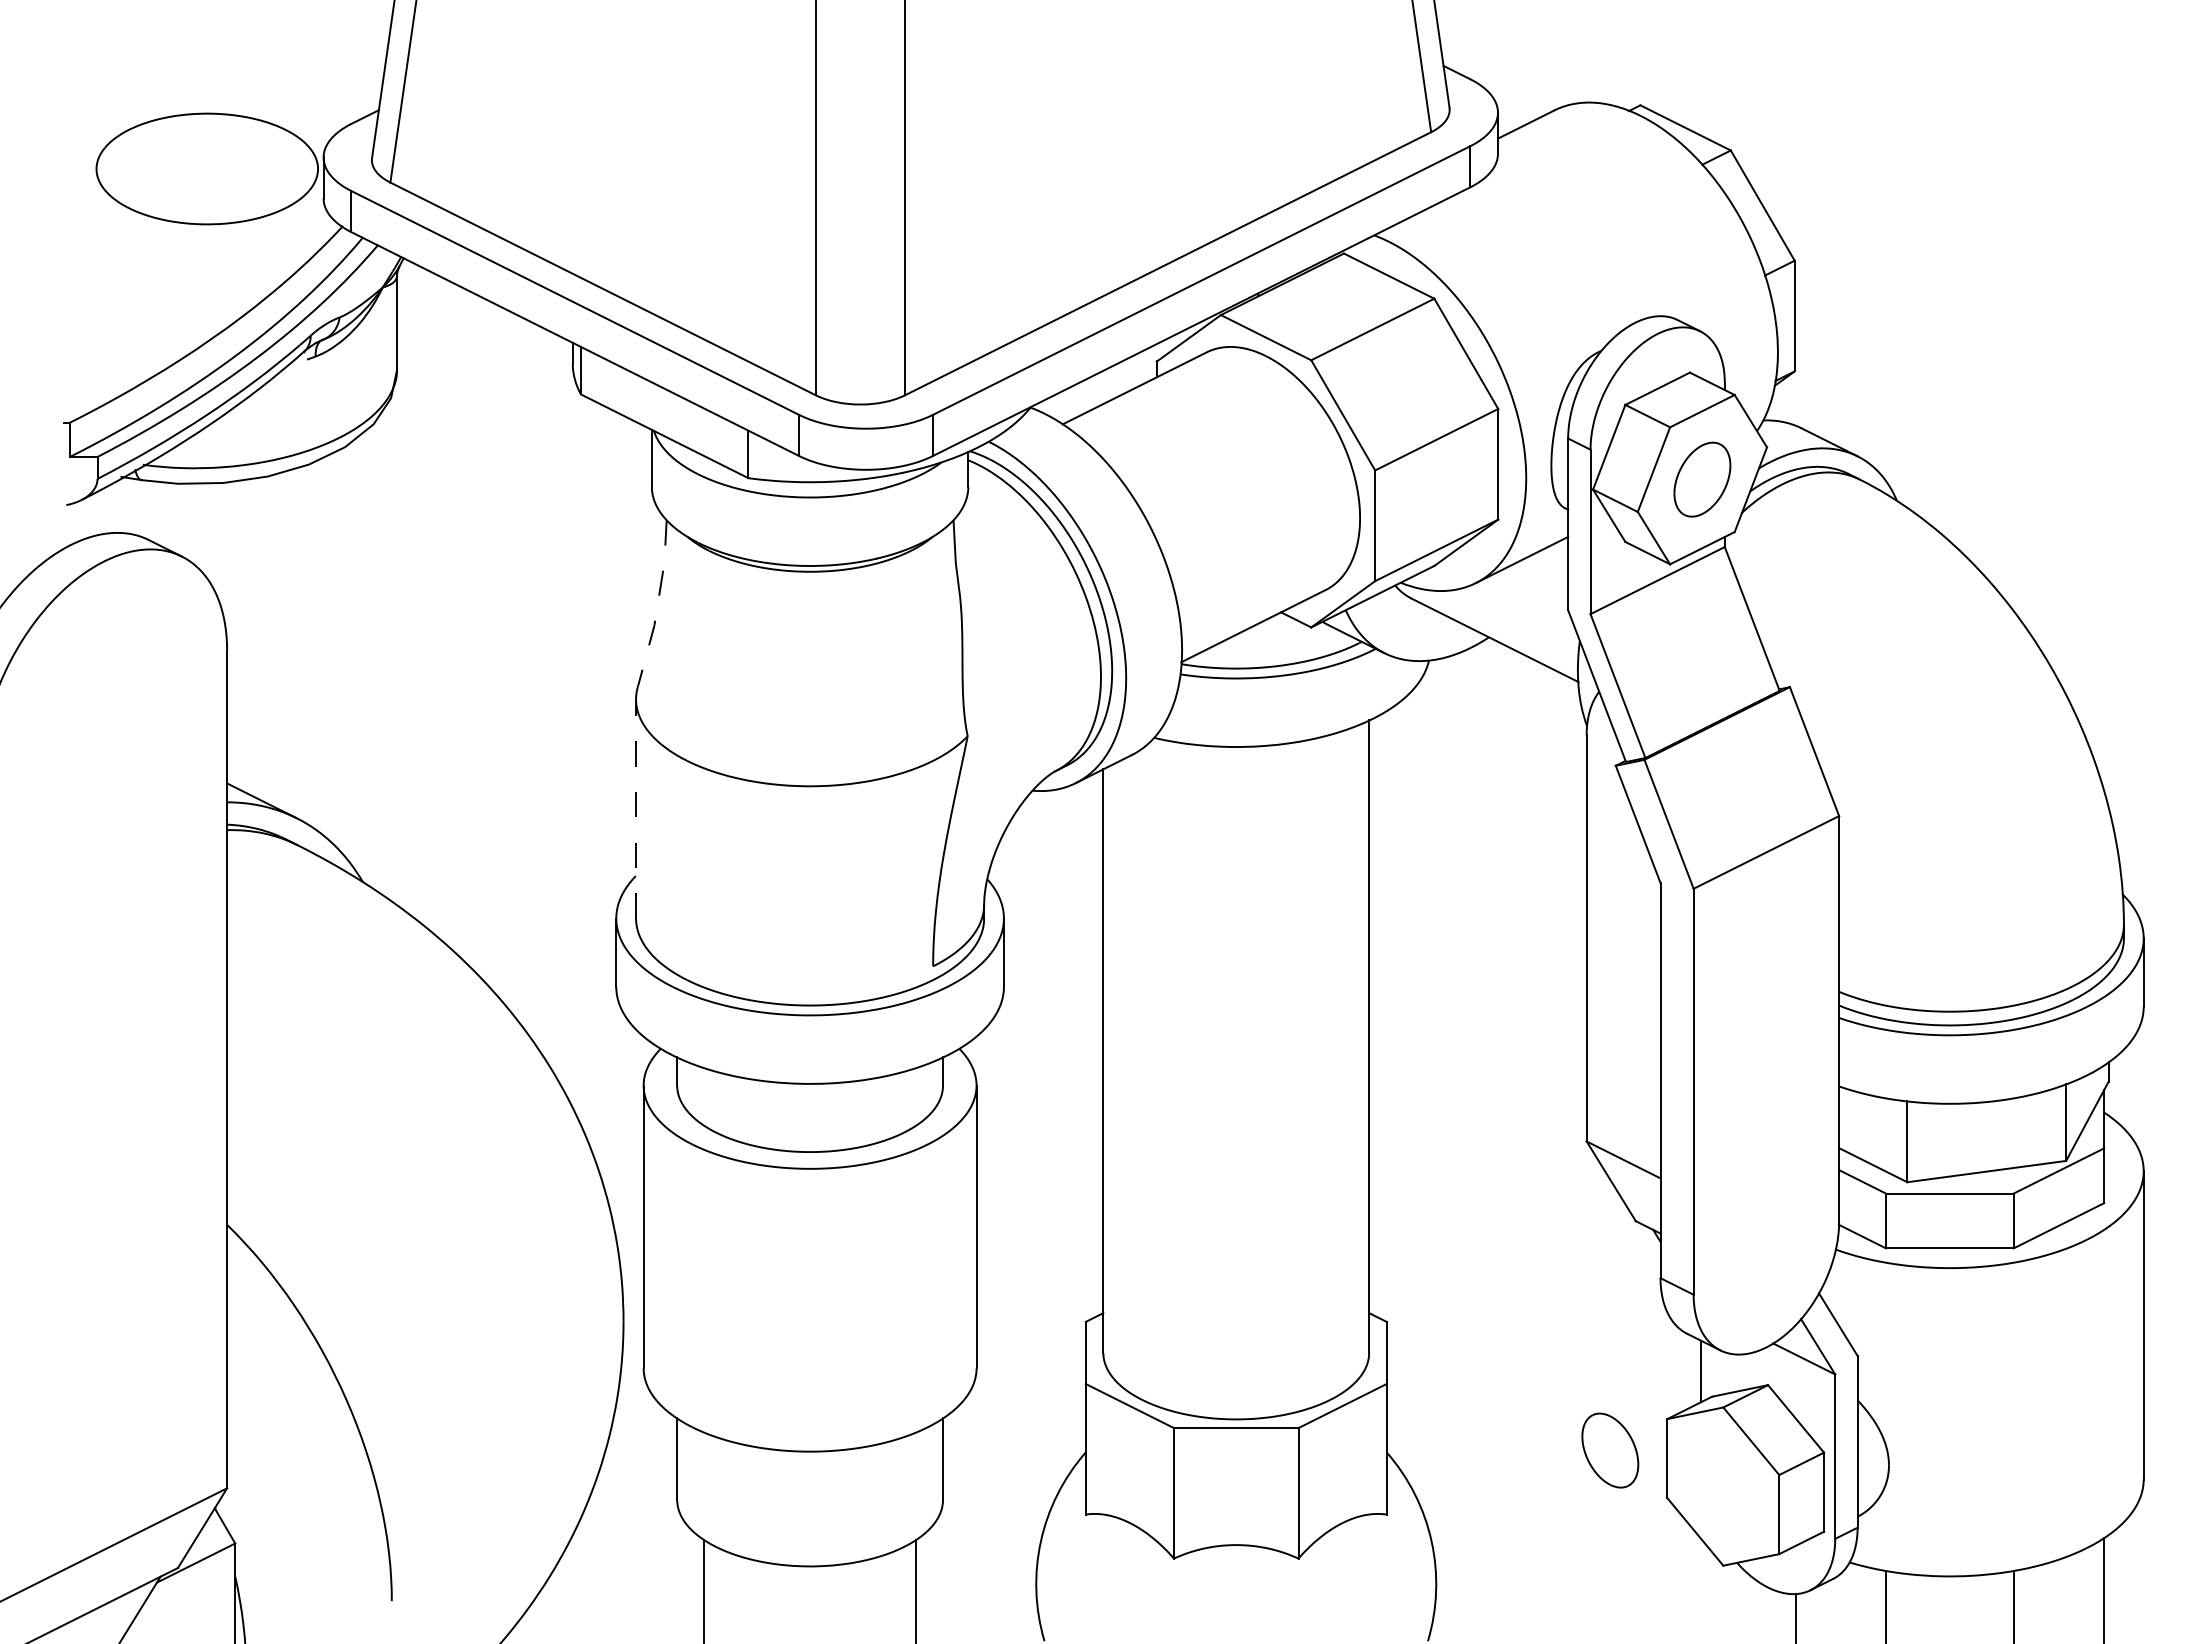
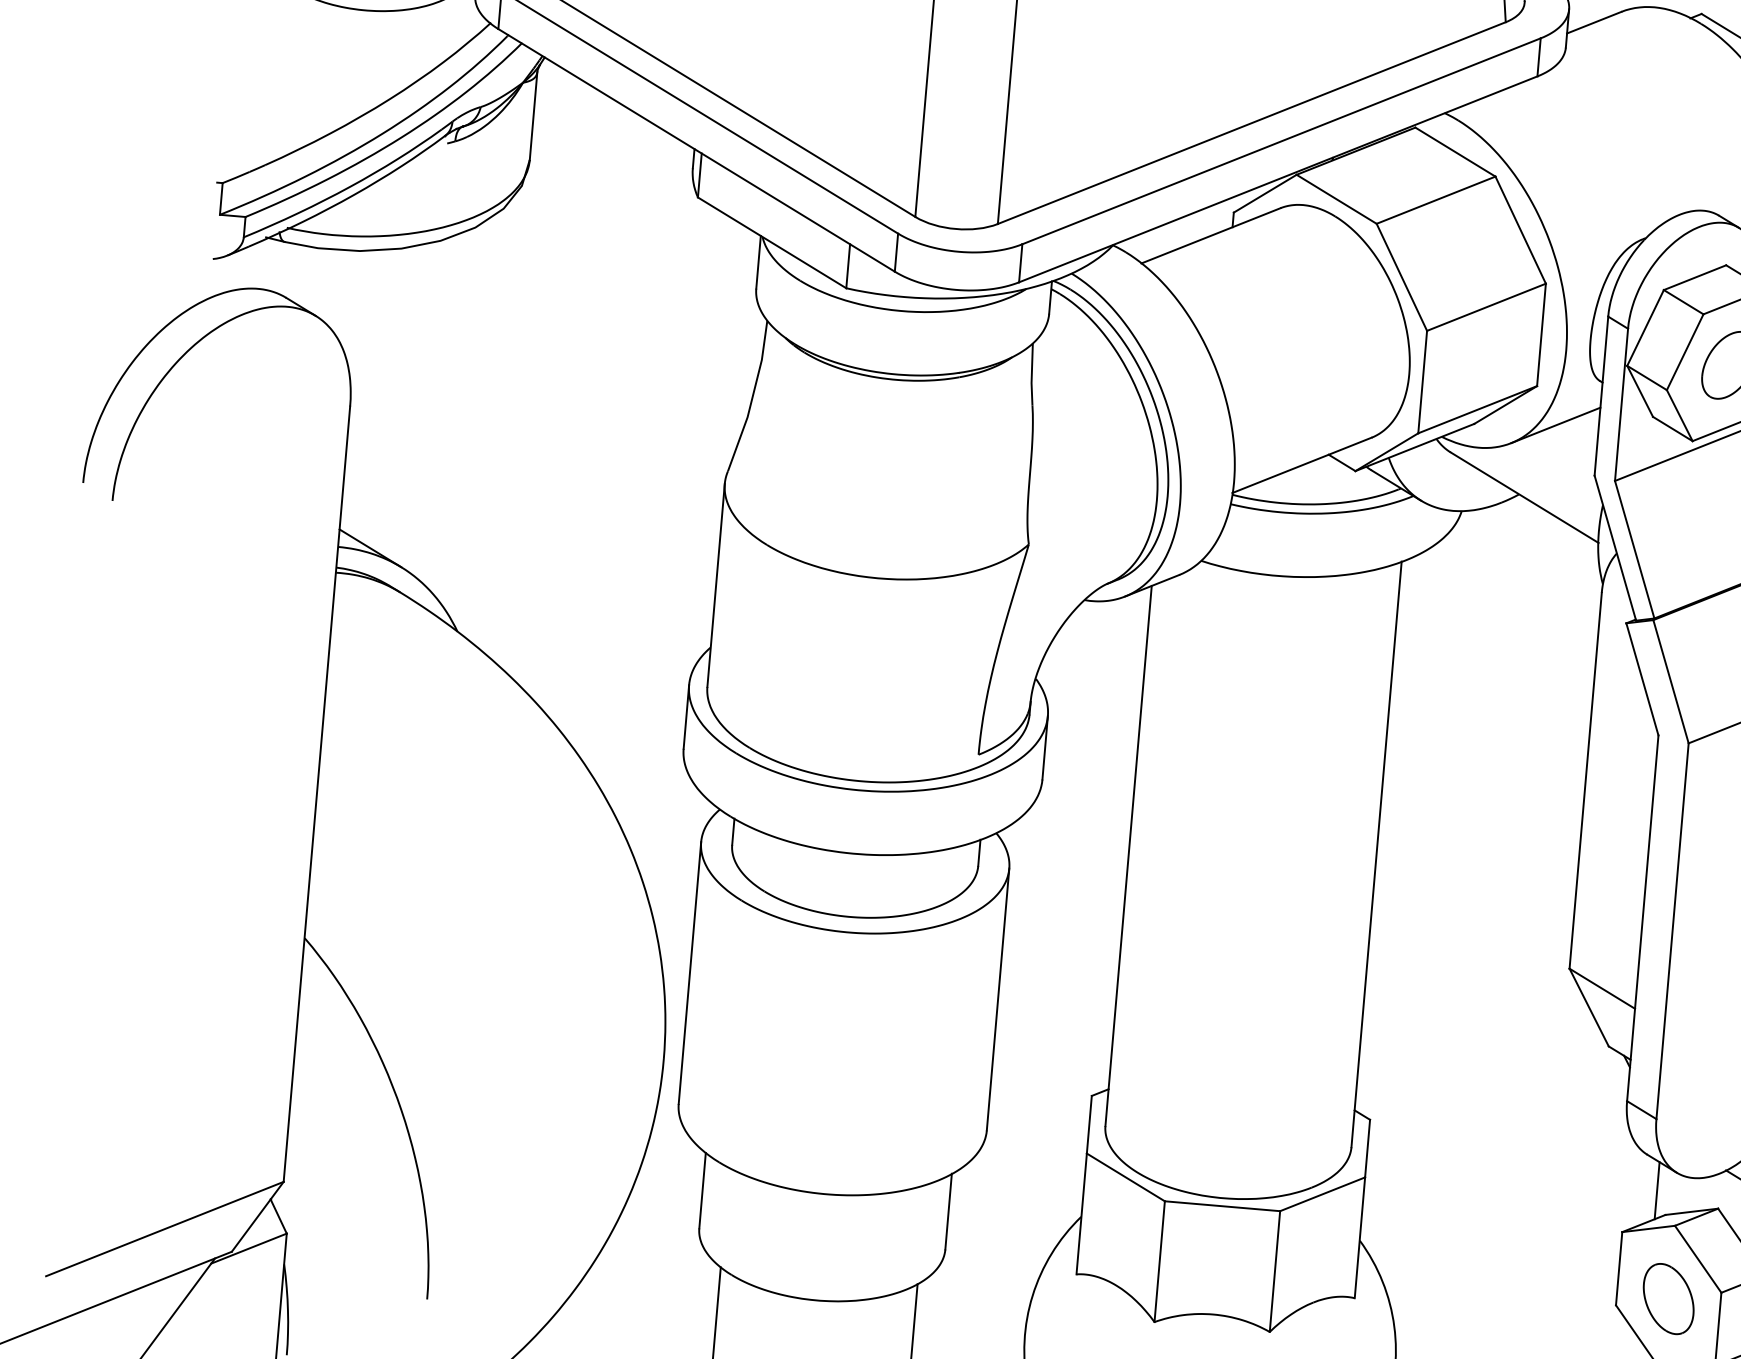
line: (657, 604) -> (752, 397), dashed -> solid
line: (636, 808) -> (716, 585), dashed -> solid
part: (1610, 1450) -> (1668, 1298), moved

